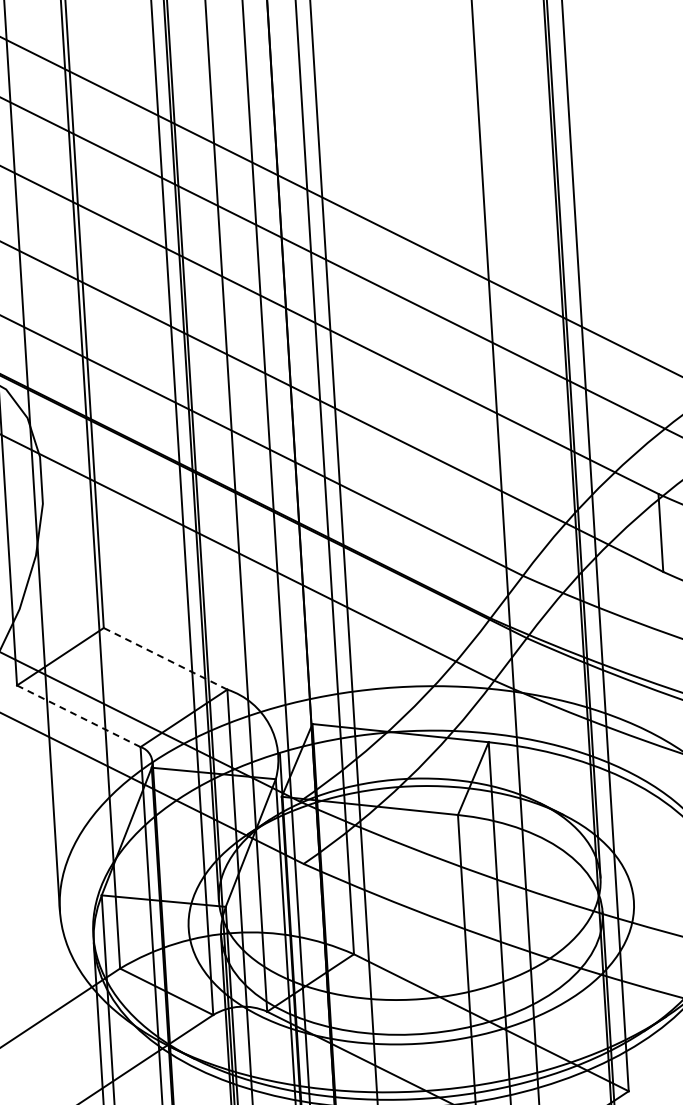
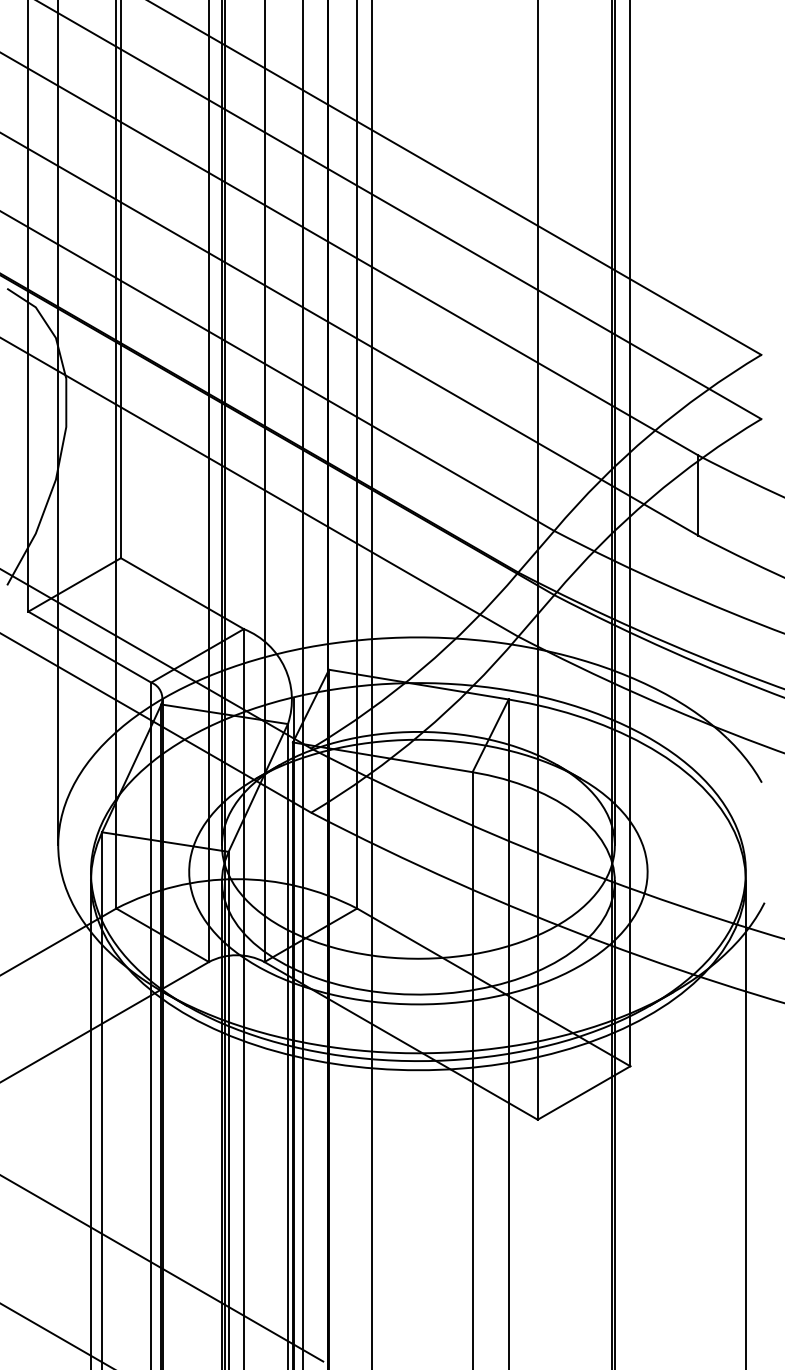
line: (165, 658) -> (182, 593), dashed -> solid
line: (78, 716) -> (89, 647), dashed -> solid

